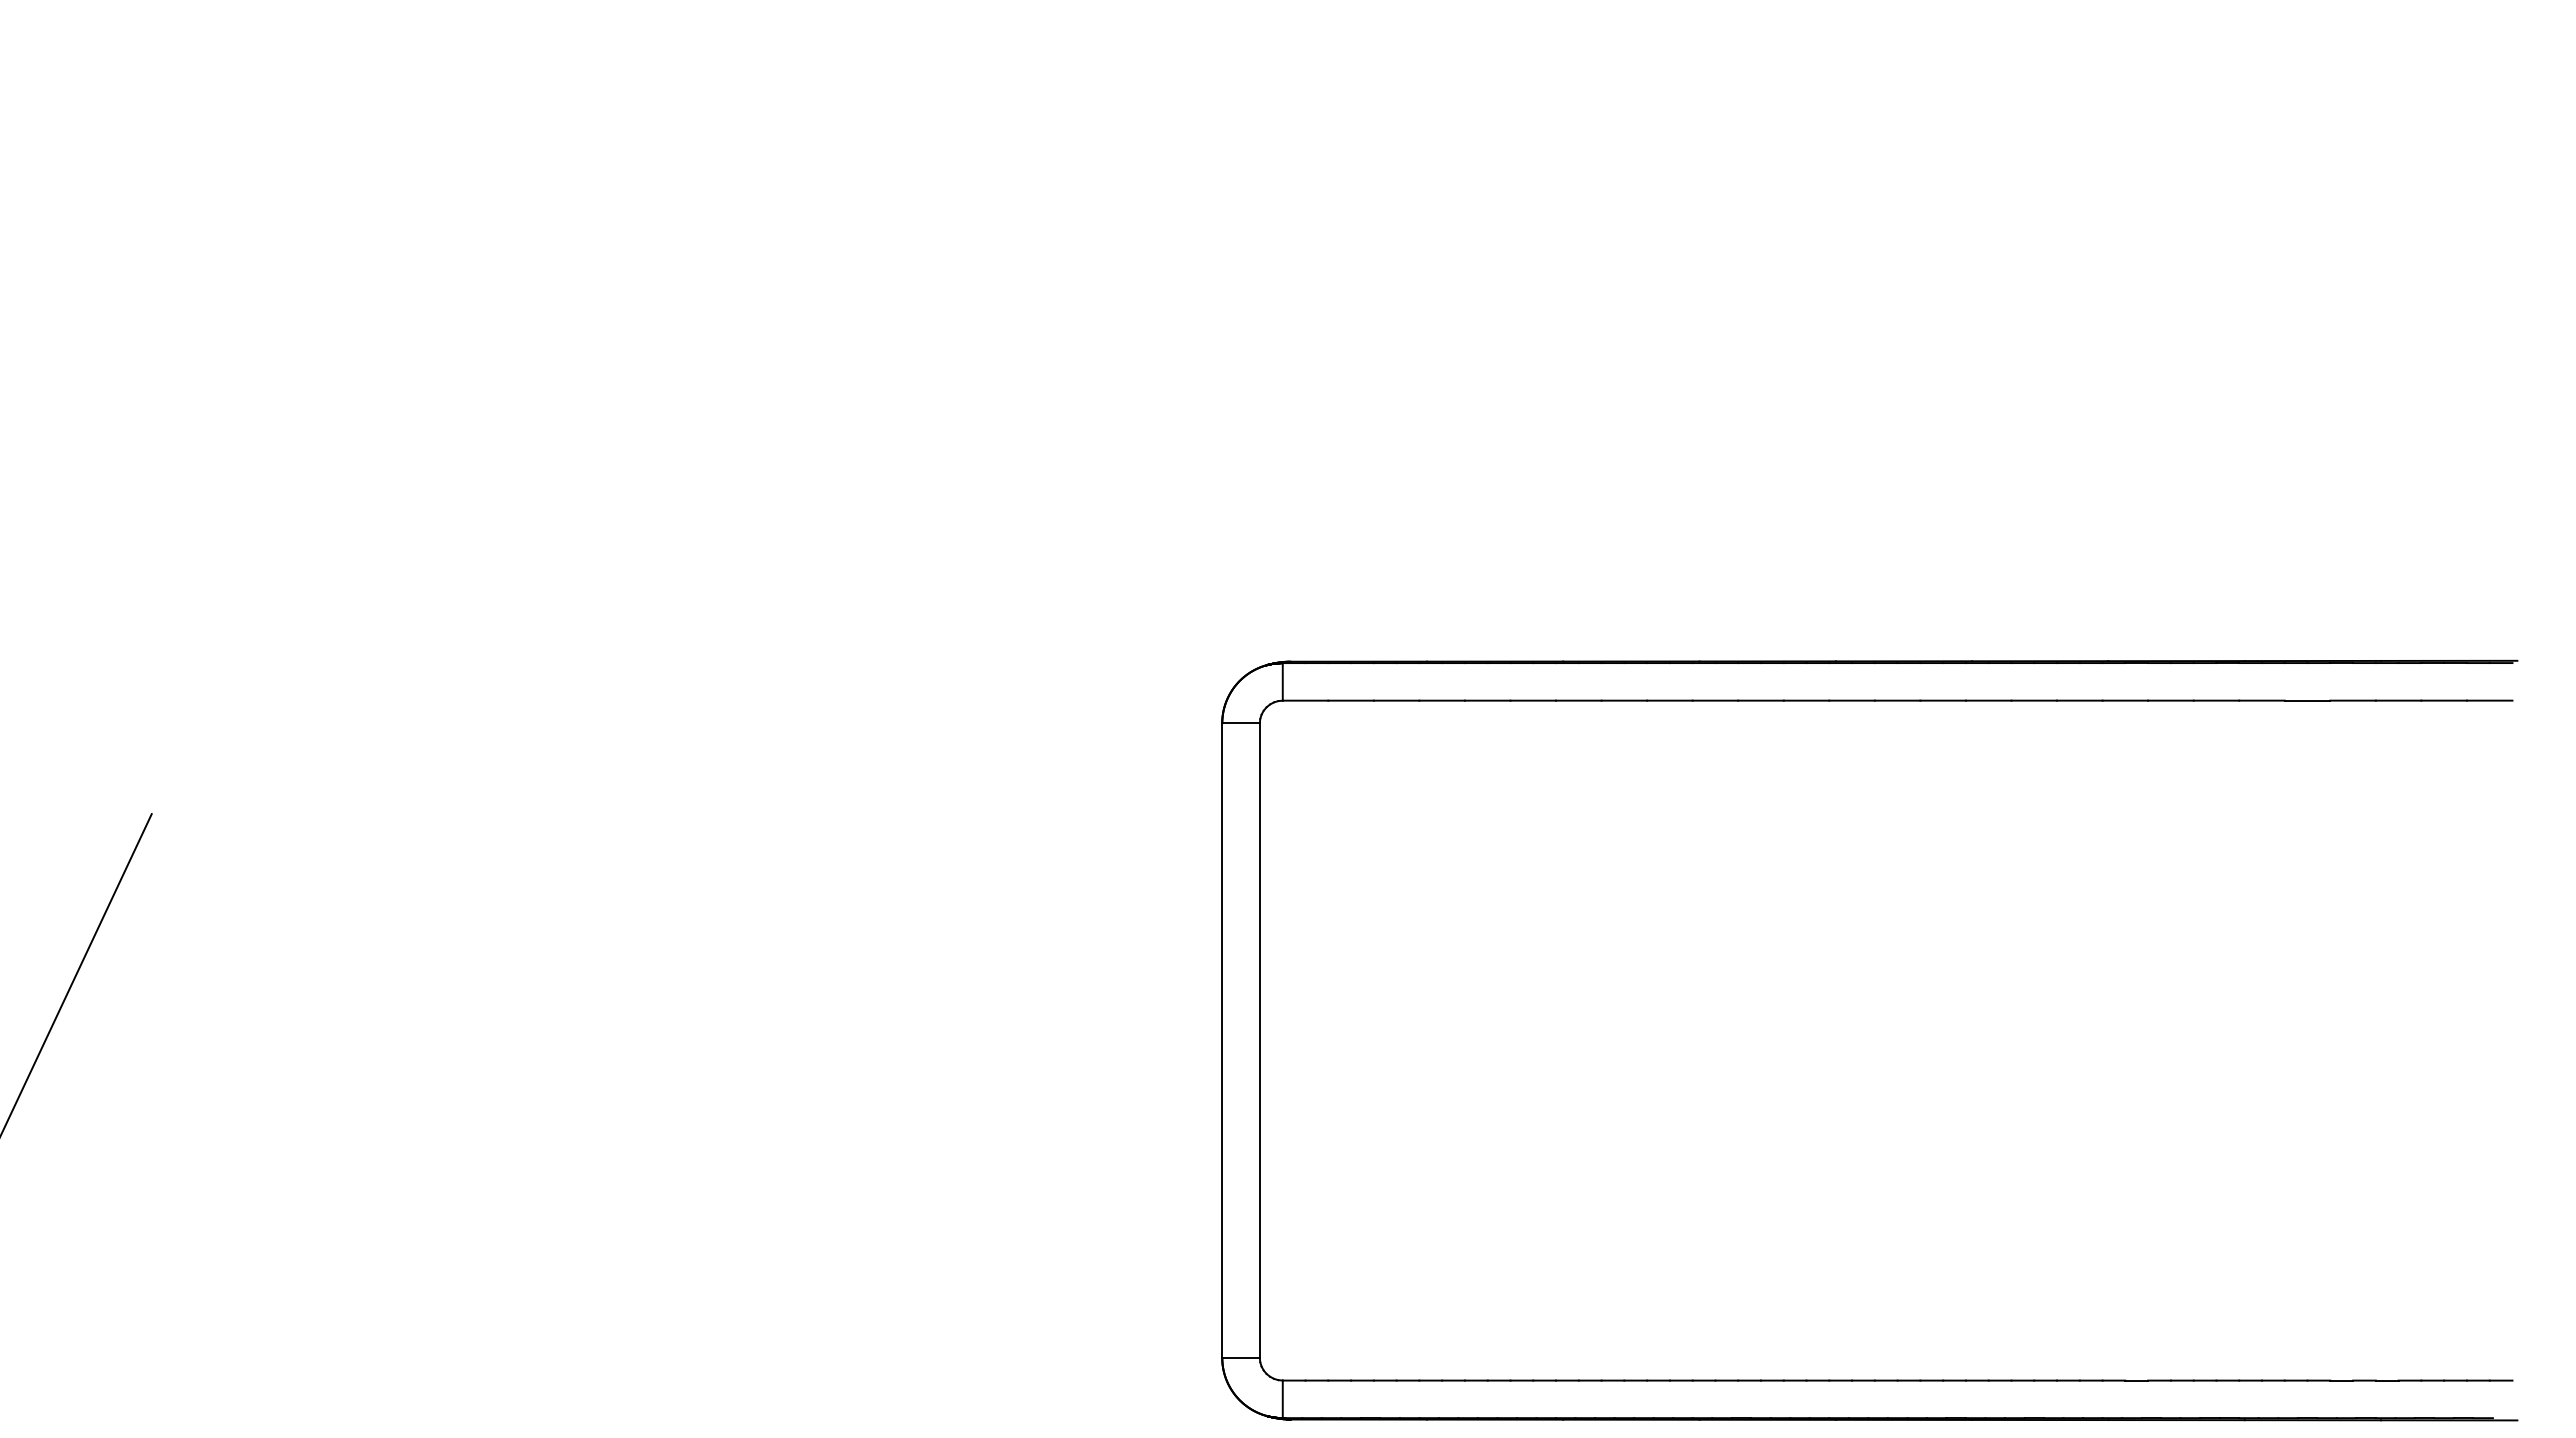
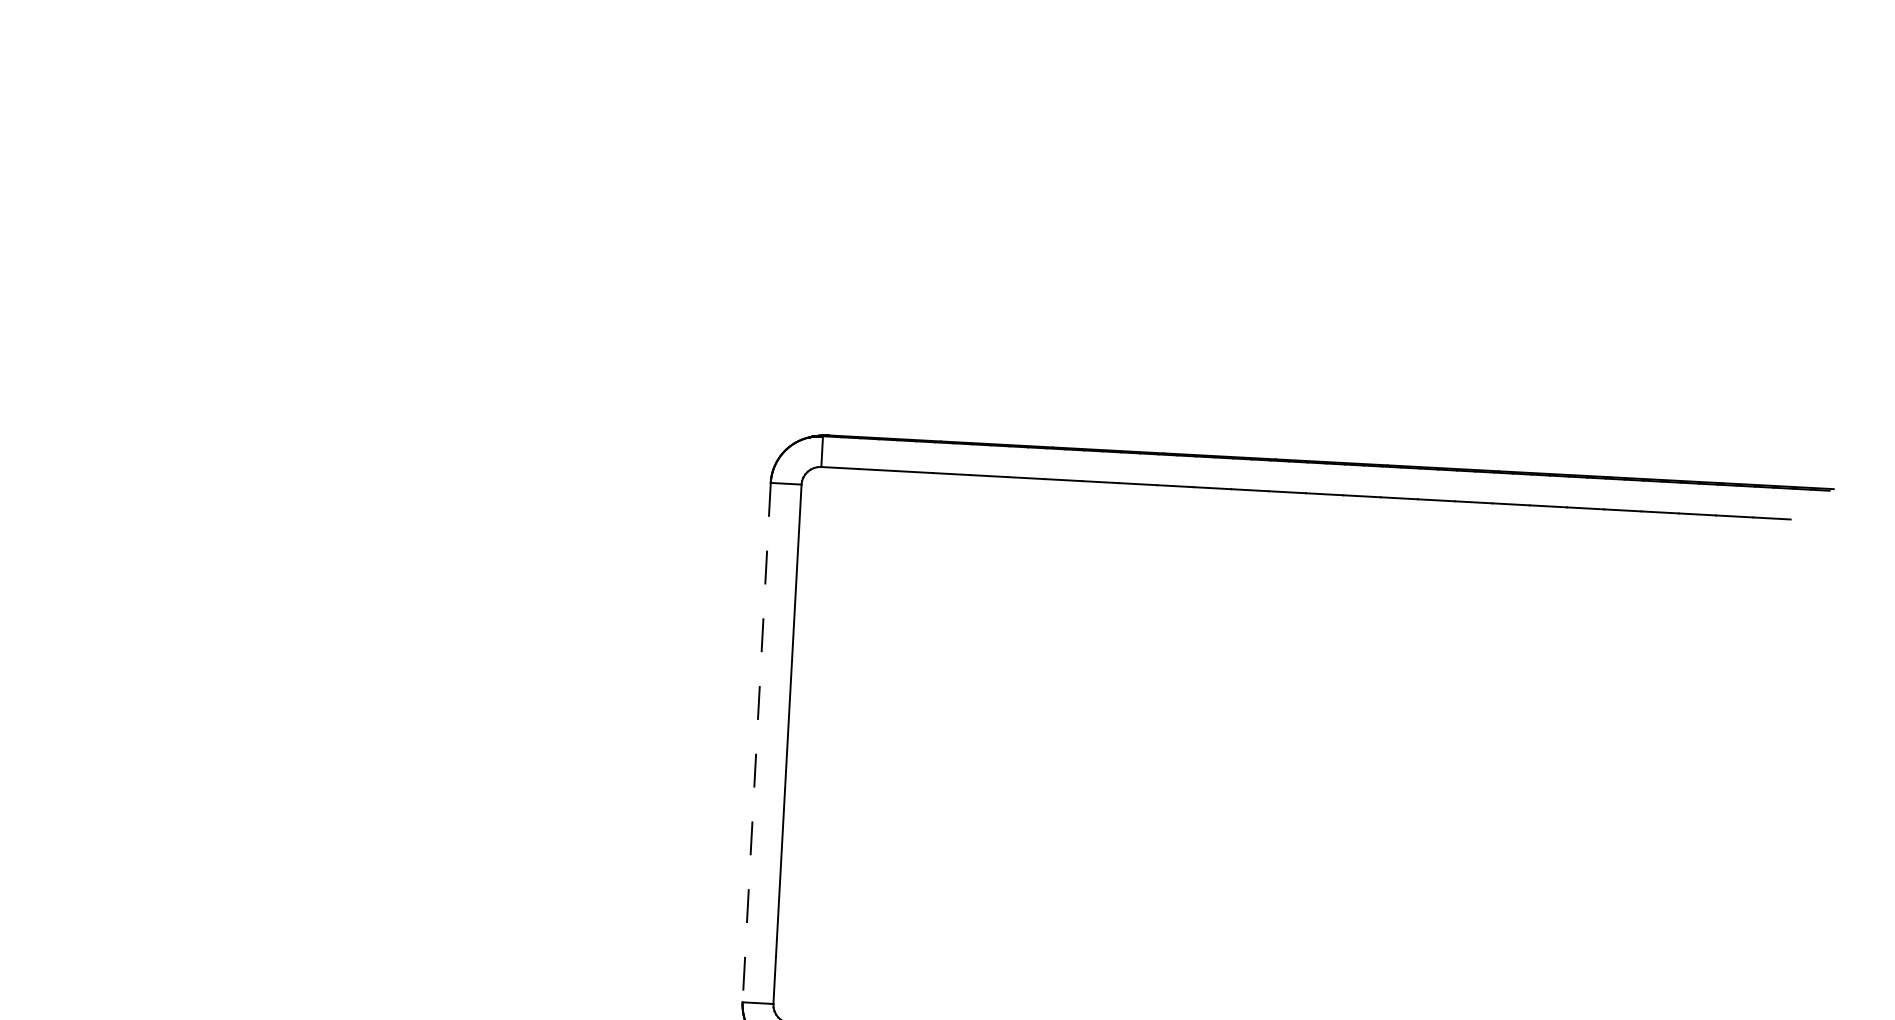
line: (2489, 700) -> (1809, 520), removed
line: (1222, 1041) -> (756, 743), solid -> dashed

